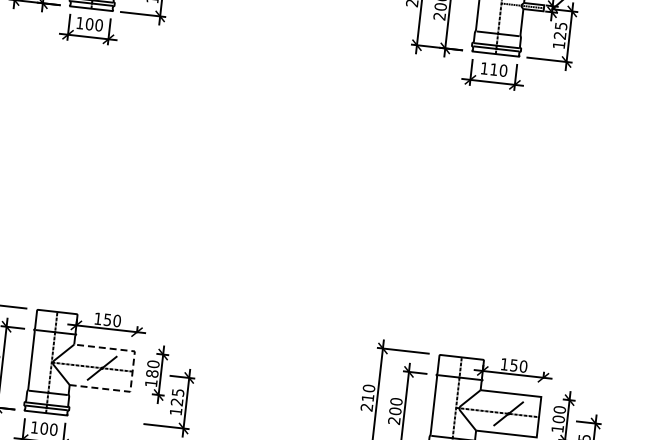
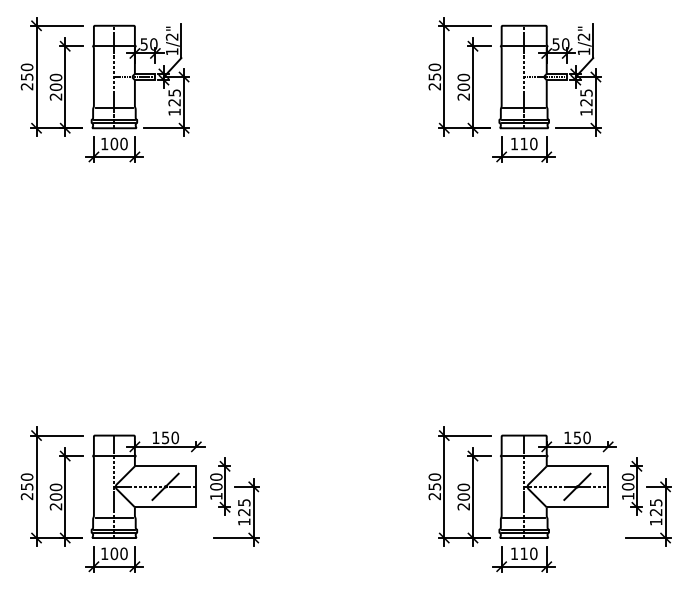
line: (132, 371) -> (196, 486), dashed -> solid
text: (152, 373) -> (216, 486), 180 -> 100
text: (367, 397) -> (434, 486), 210 -> 250

